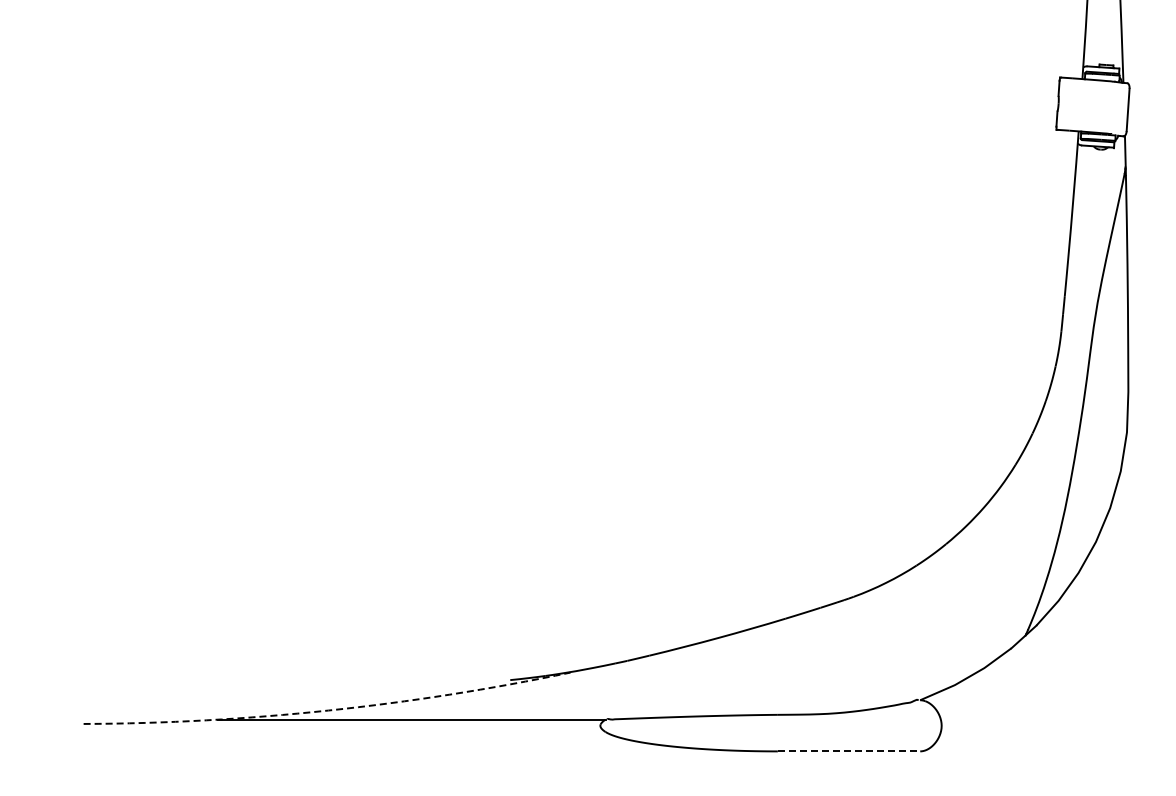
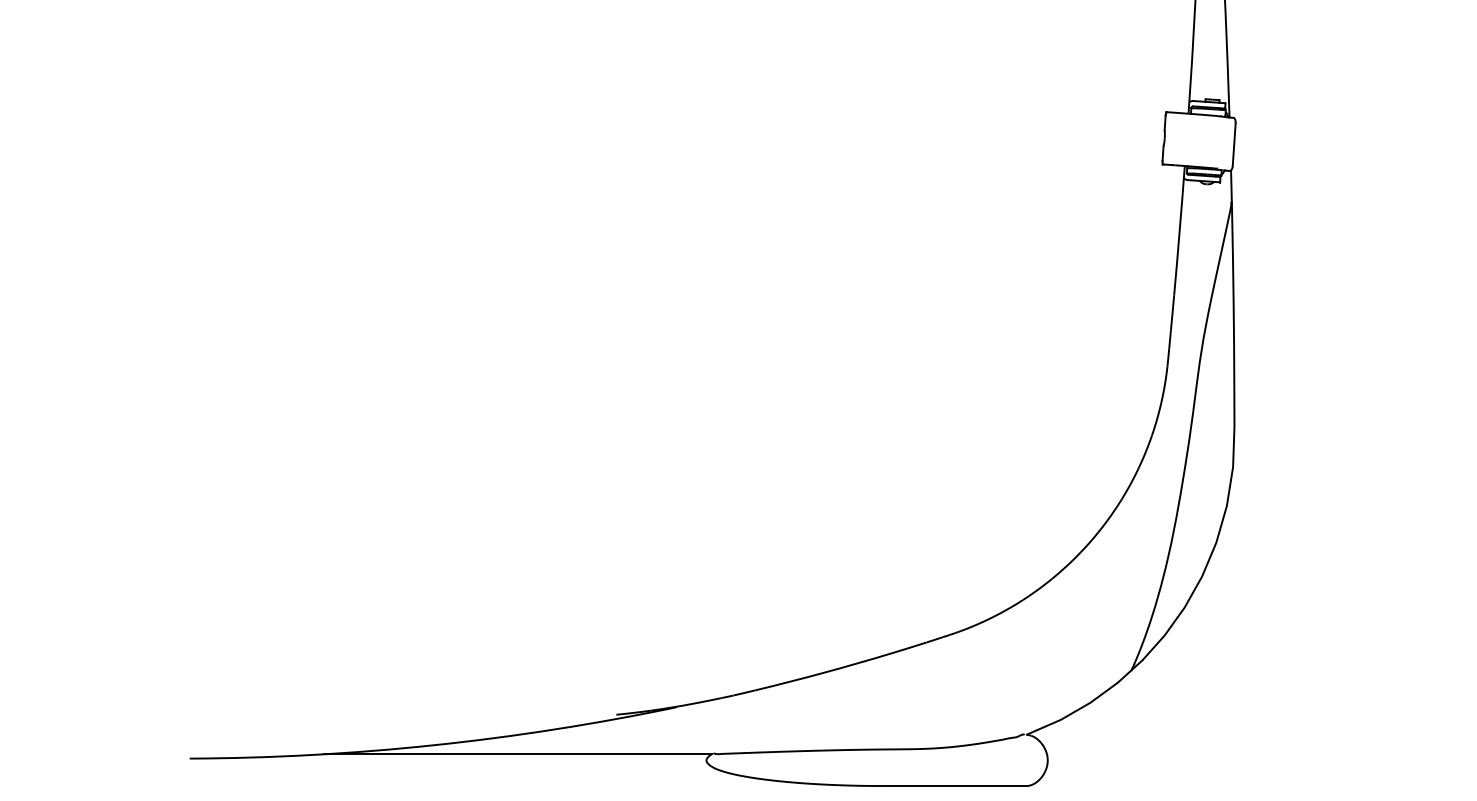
arc: (328, 710) -> (434, 745), dashed -> solid
line: (849, 751) -> (955, 786), dashed -> solid

